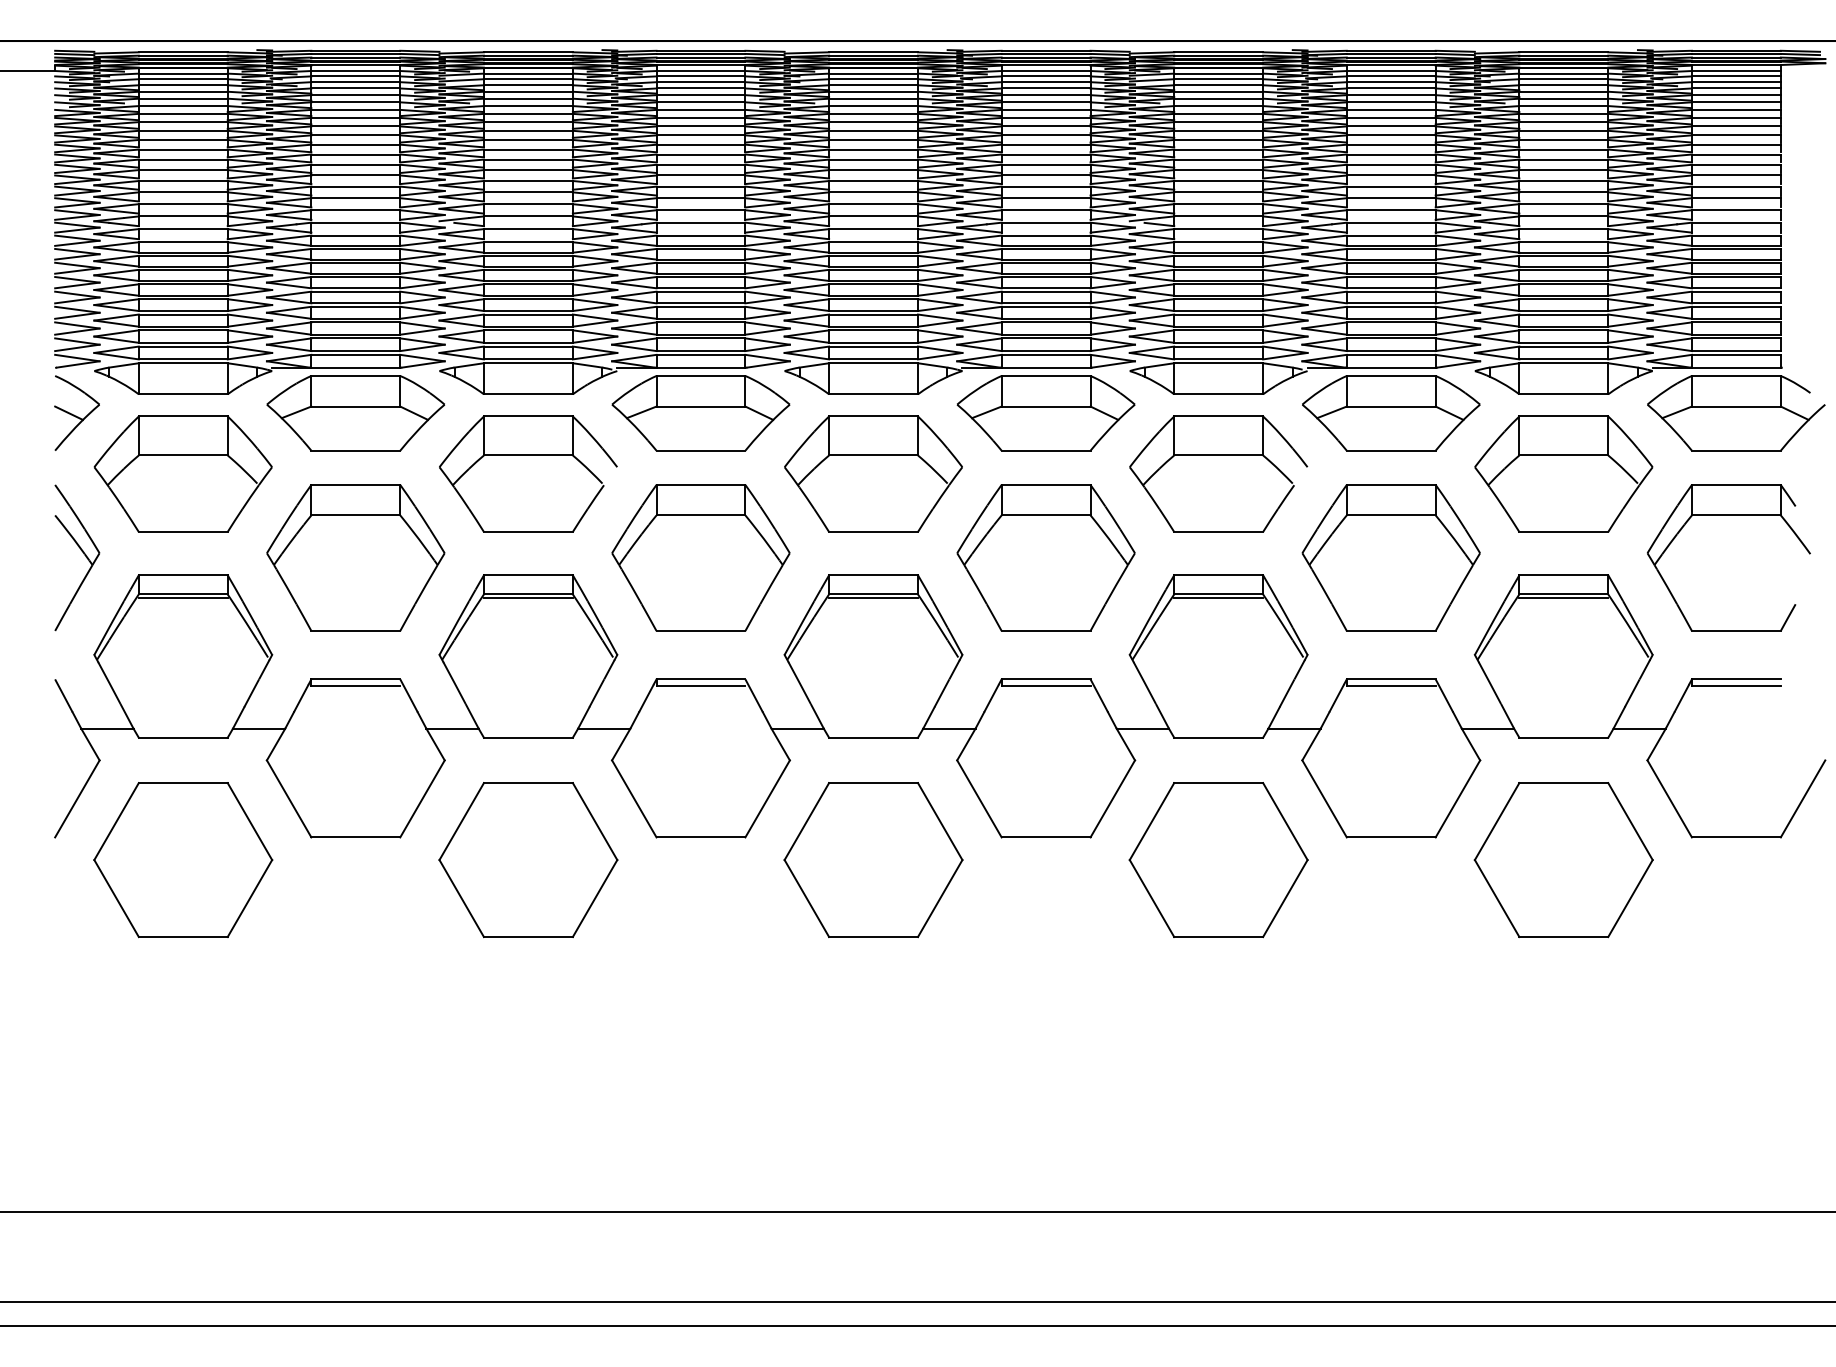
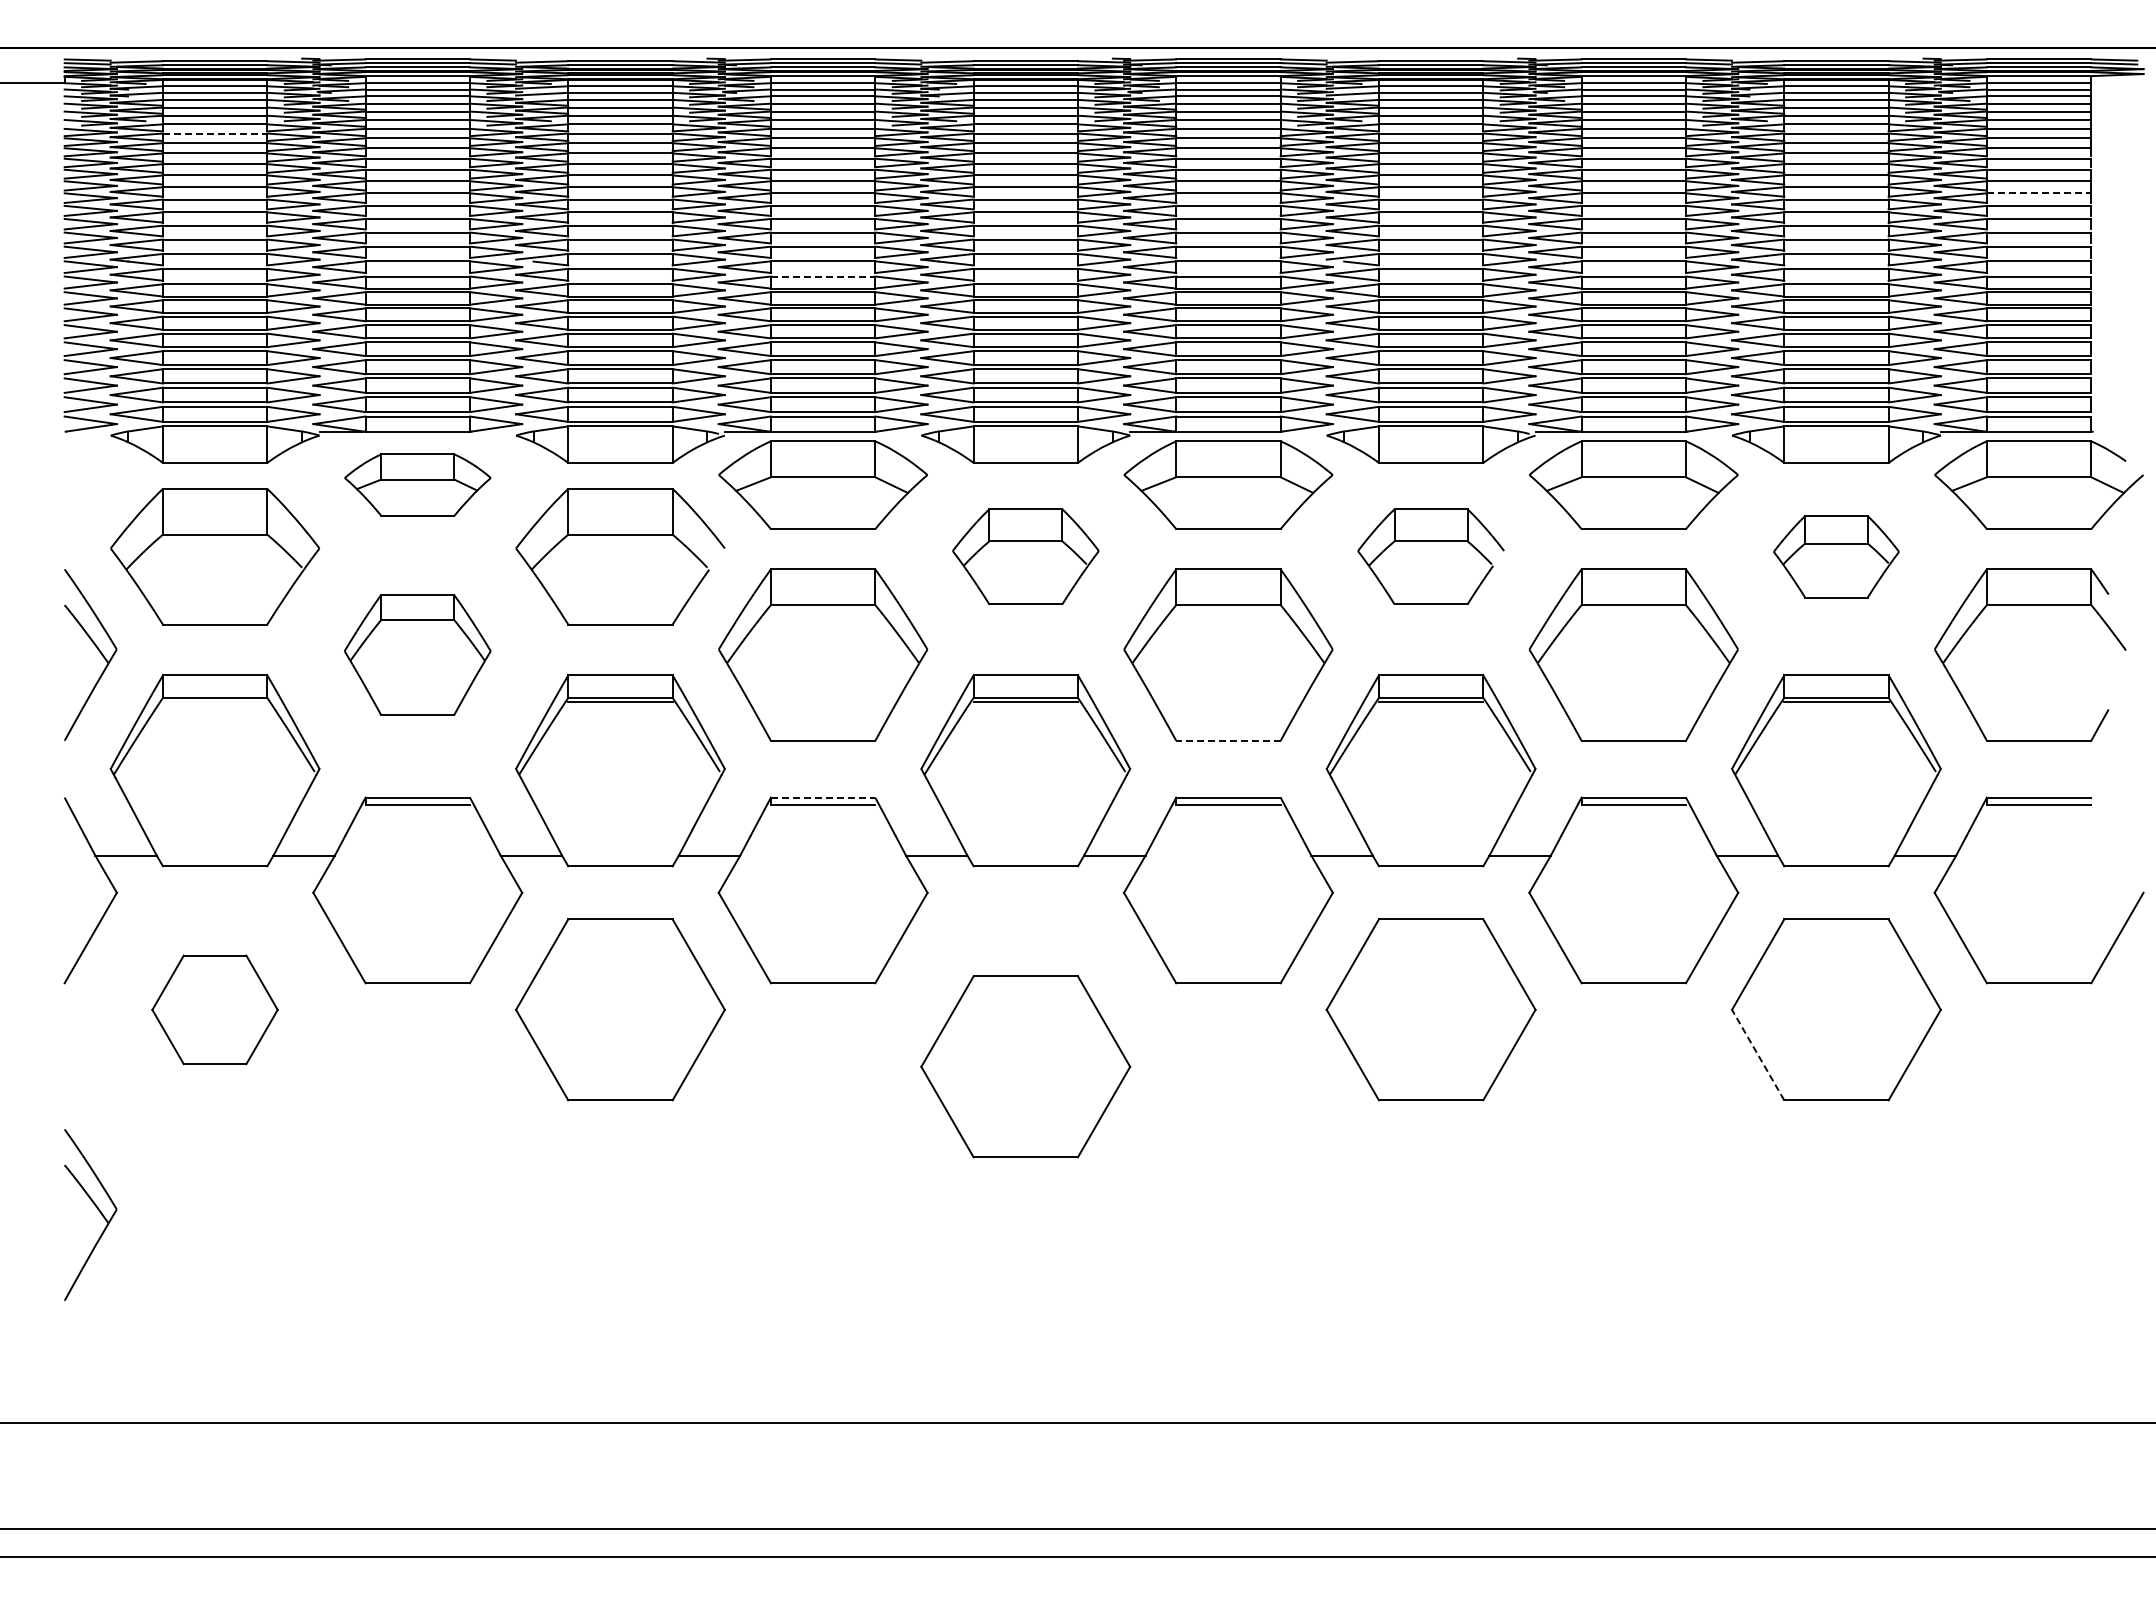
line: (183, 113) -> (215, 133), solid -> dashed
line: (1736, 164) -> (2039, 193), solid -> dashed
line: (701, 235) -> (823, 276), solid -> dashed
part: (77, 412) -> (90, 484), removed
part: (355, 412) -> (417, 484), size x0.7
part: (873, 474) -> (1025, 556), size x0.7
part: (1218, 474) -> (1430, 556), size x0.7
part: (1563, 474) -> (1836, 556), size x0.6
part: (355, 557) -> (417, 654), size x0.7
line: (182, 598) -> (214, 702), removed
line: (1045, 630) -> (1227, 740), solid -> dashed
line: (701, 679) -> (823, 797), solid -> dashed
part: (182, 859) -> (214, 1009), size x0.6
part: (873, 859) -> (1025, 1066), moved
line: (1496, 898) -> (1757, 1054), solid -> dashed
part: (82, 1029) -> (96, 1208), added

